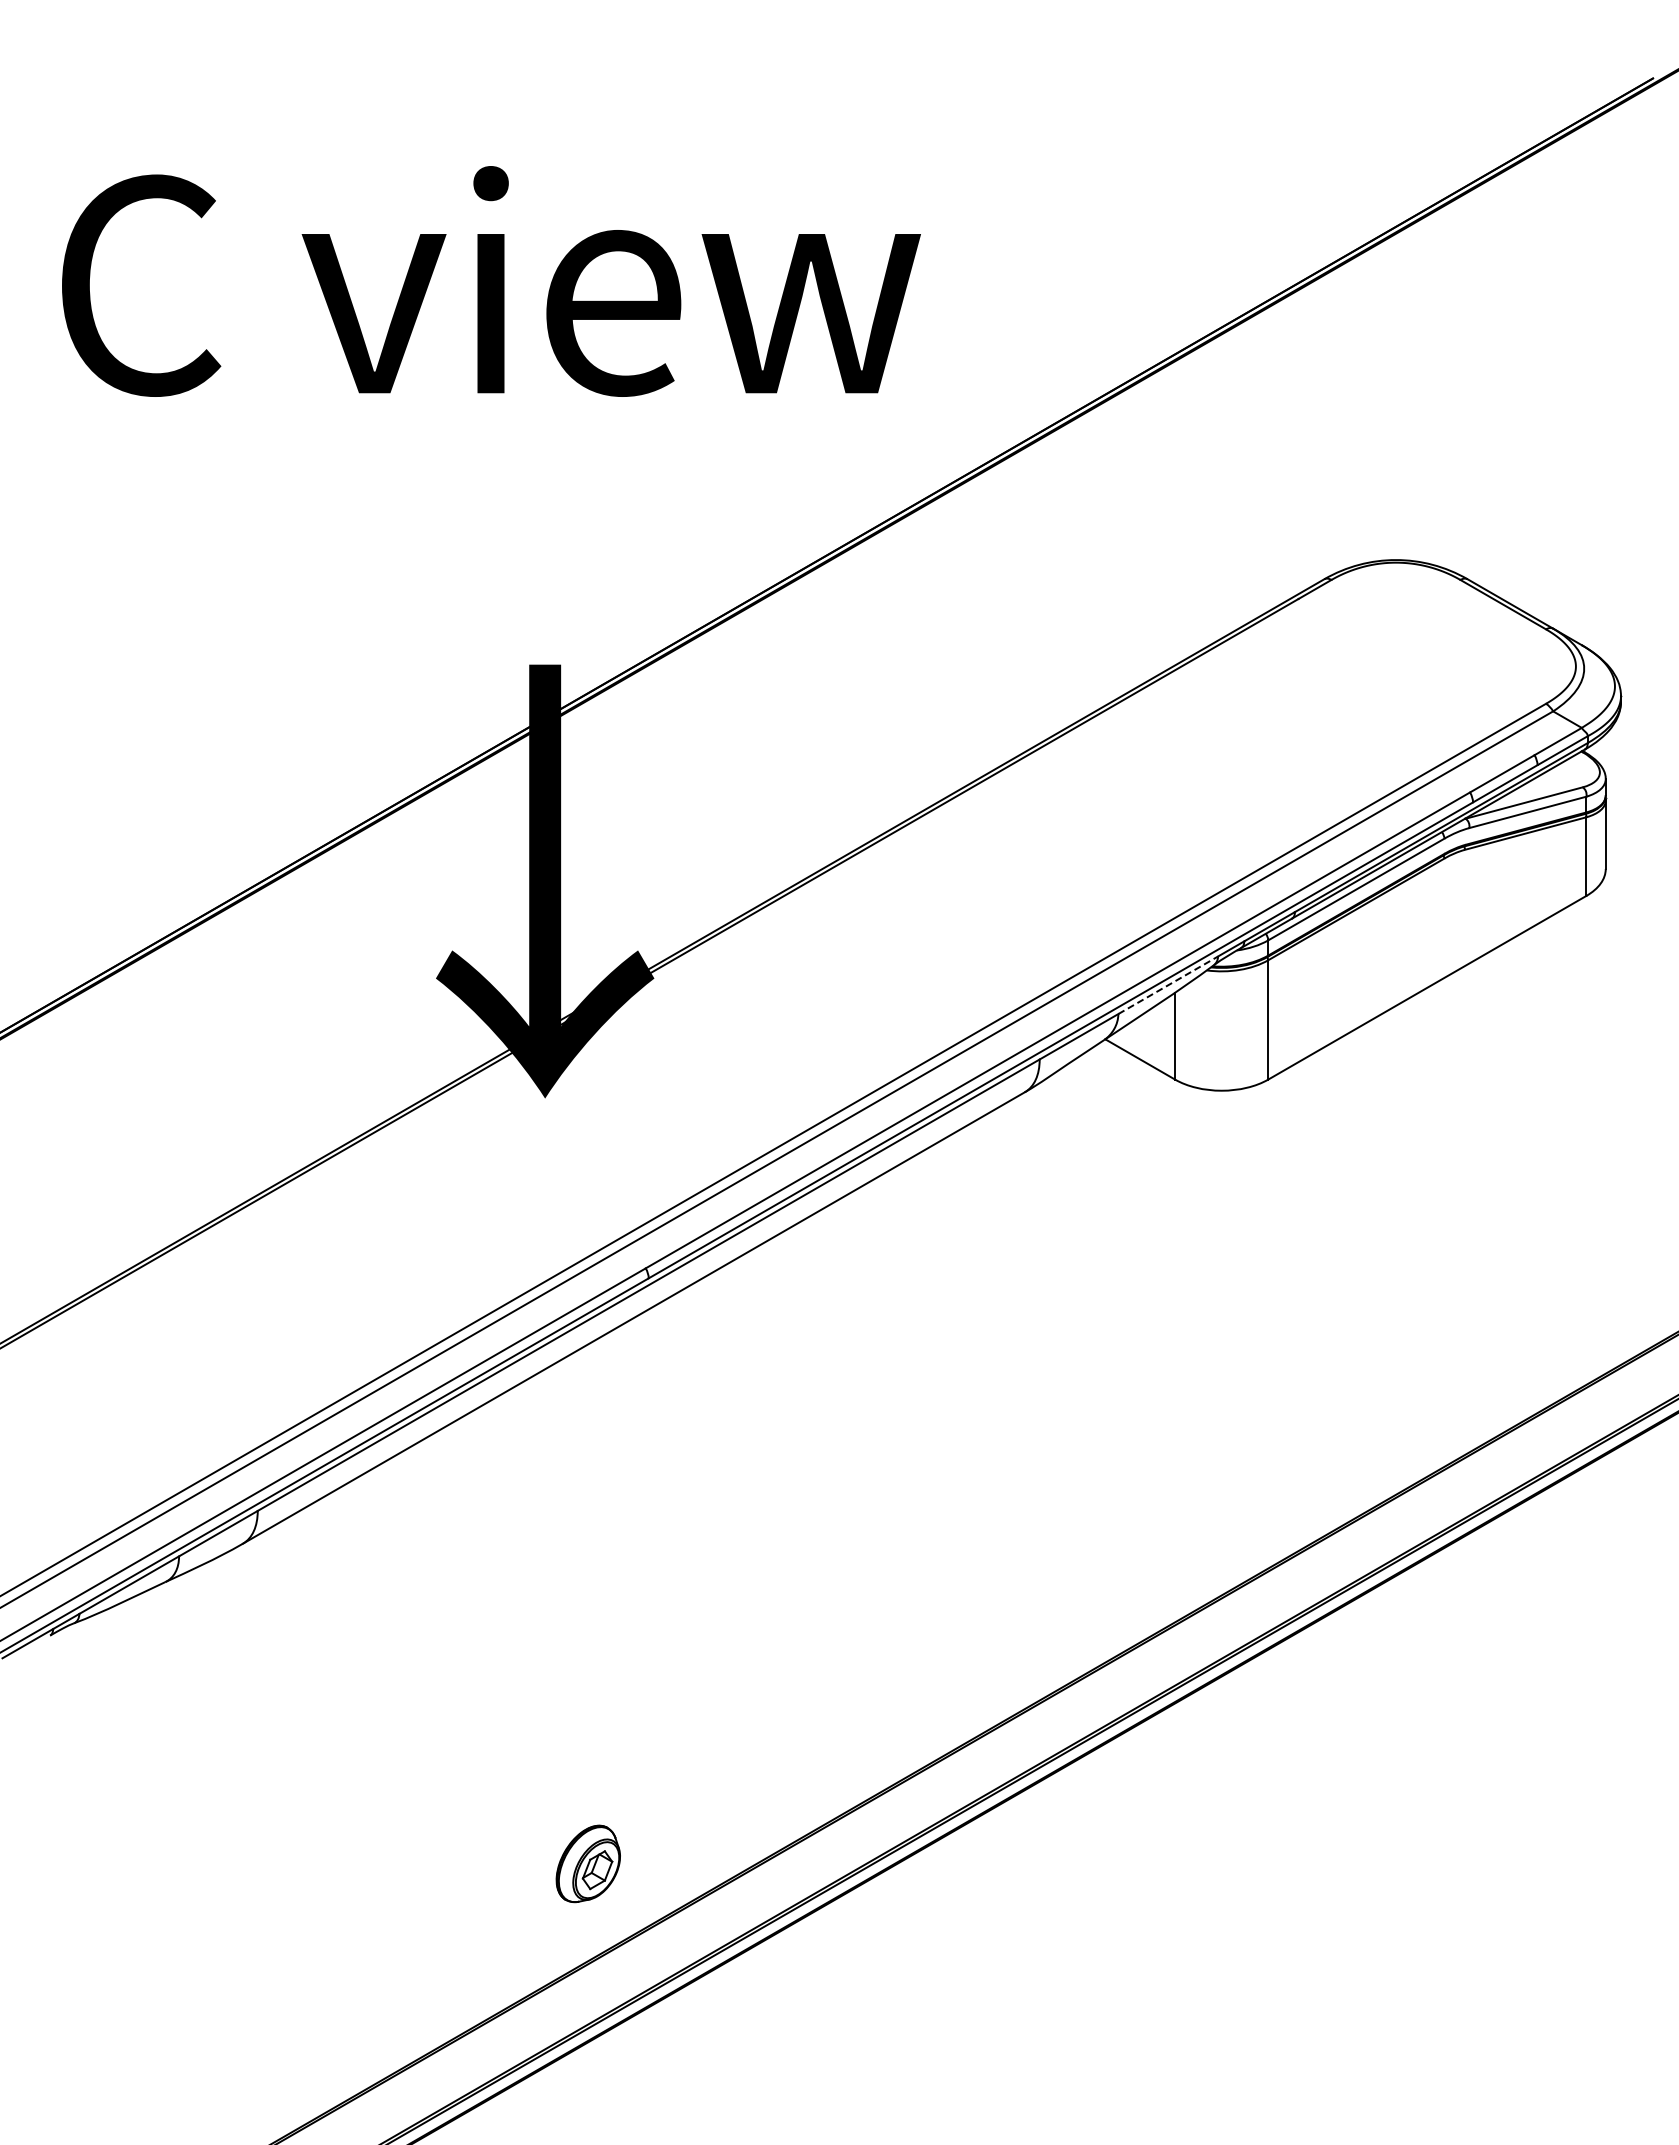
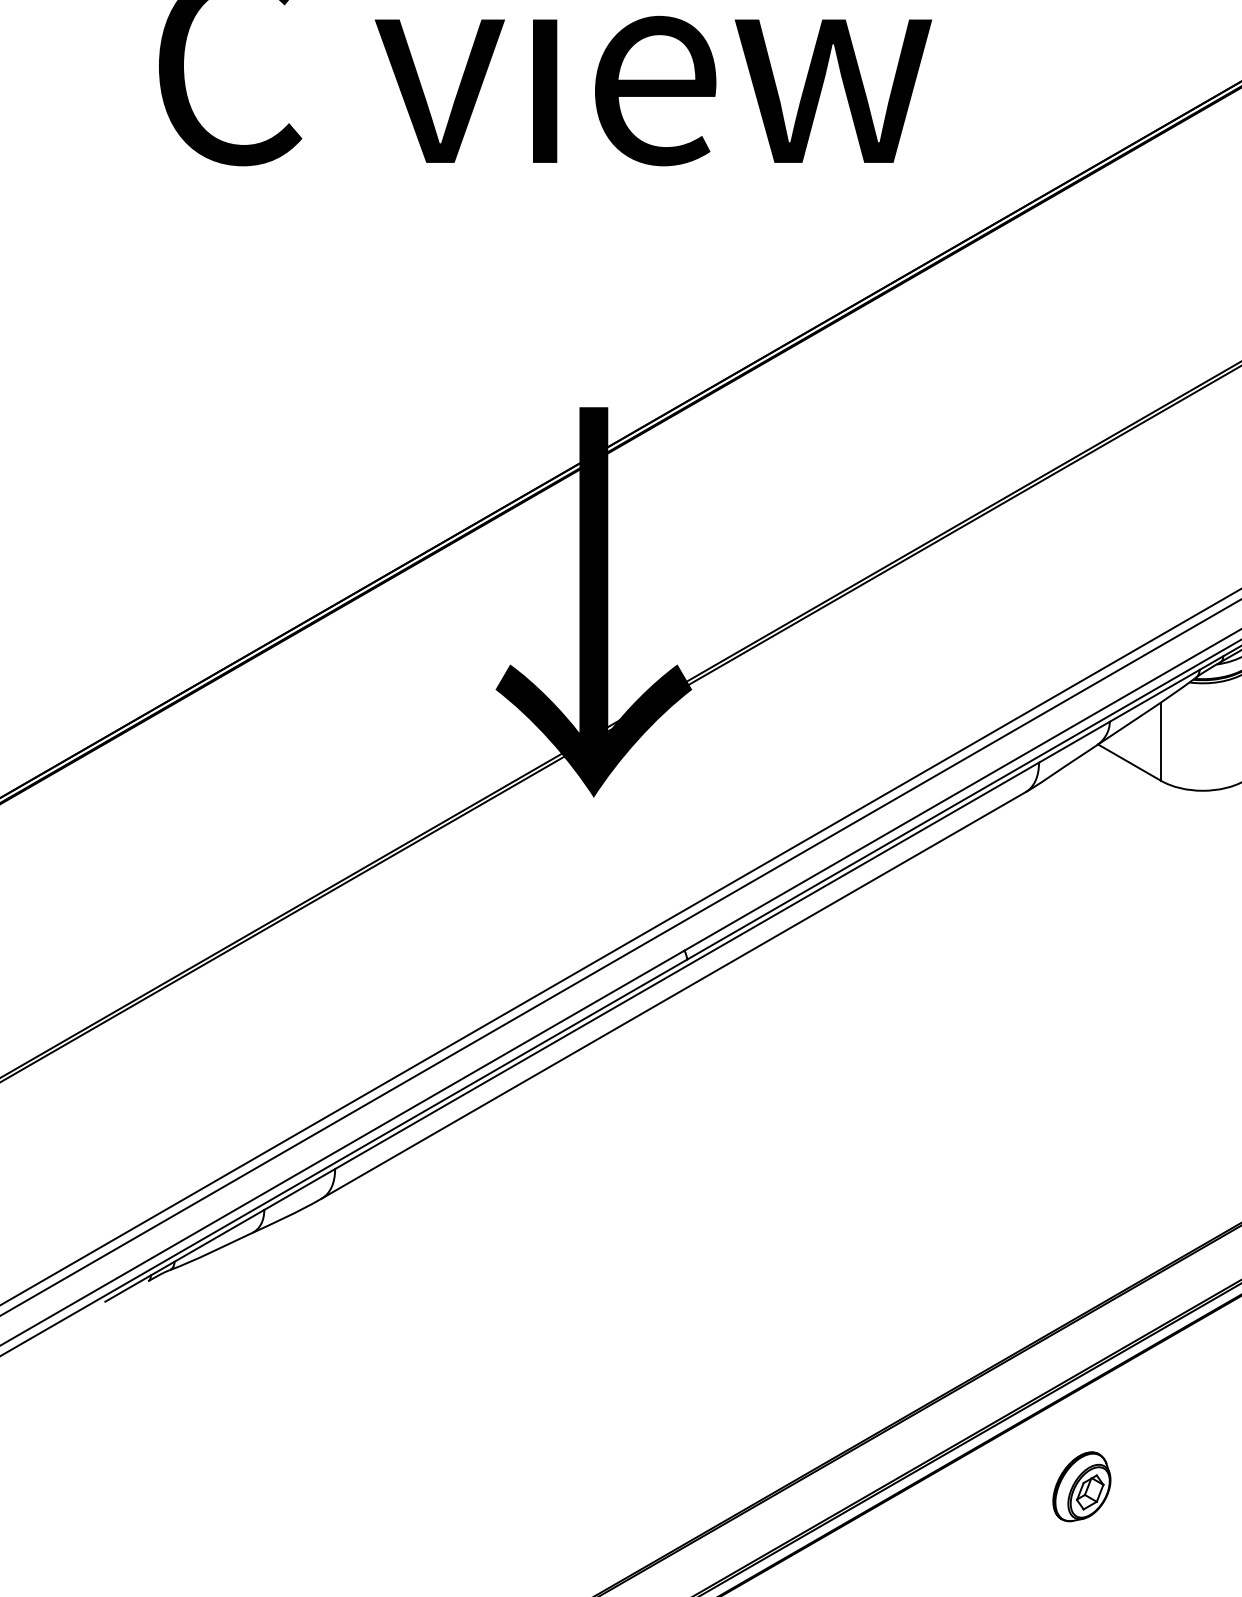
line: (1168, 985) -> (1154, 696), dashed -> solid
part: (587, 1863) -> (1081, 1486), moved

